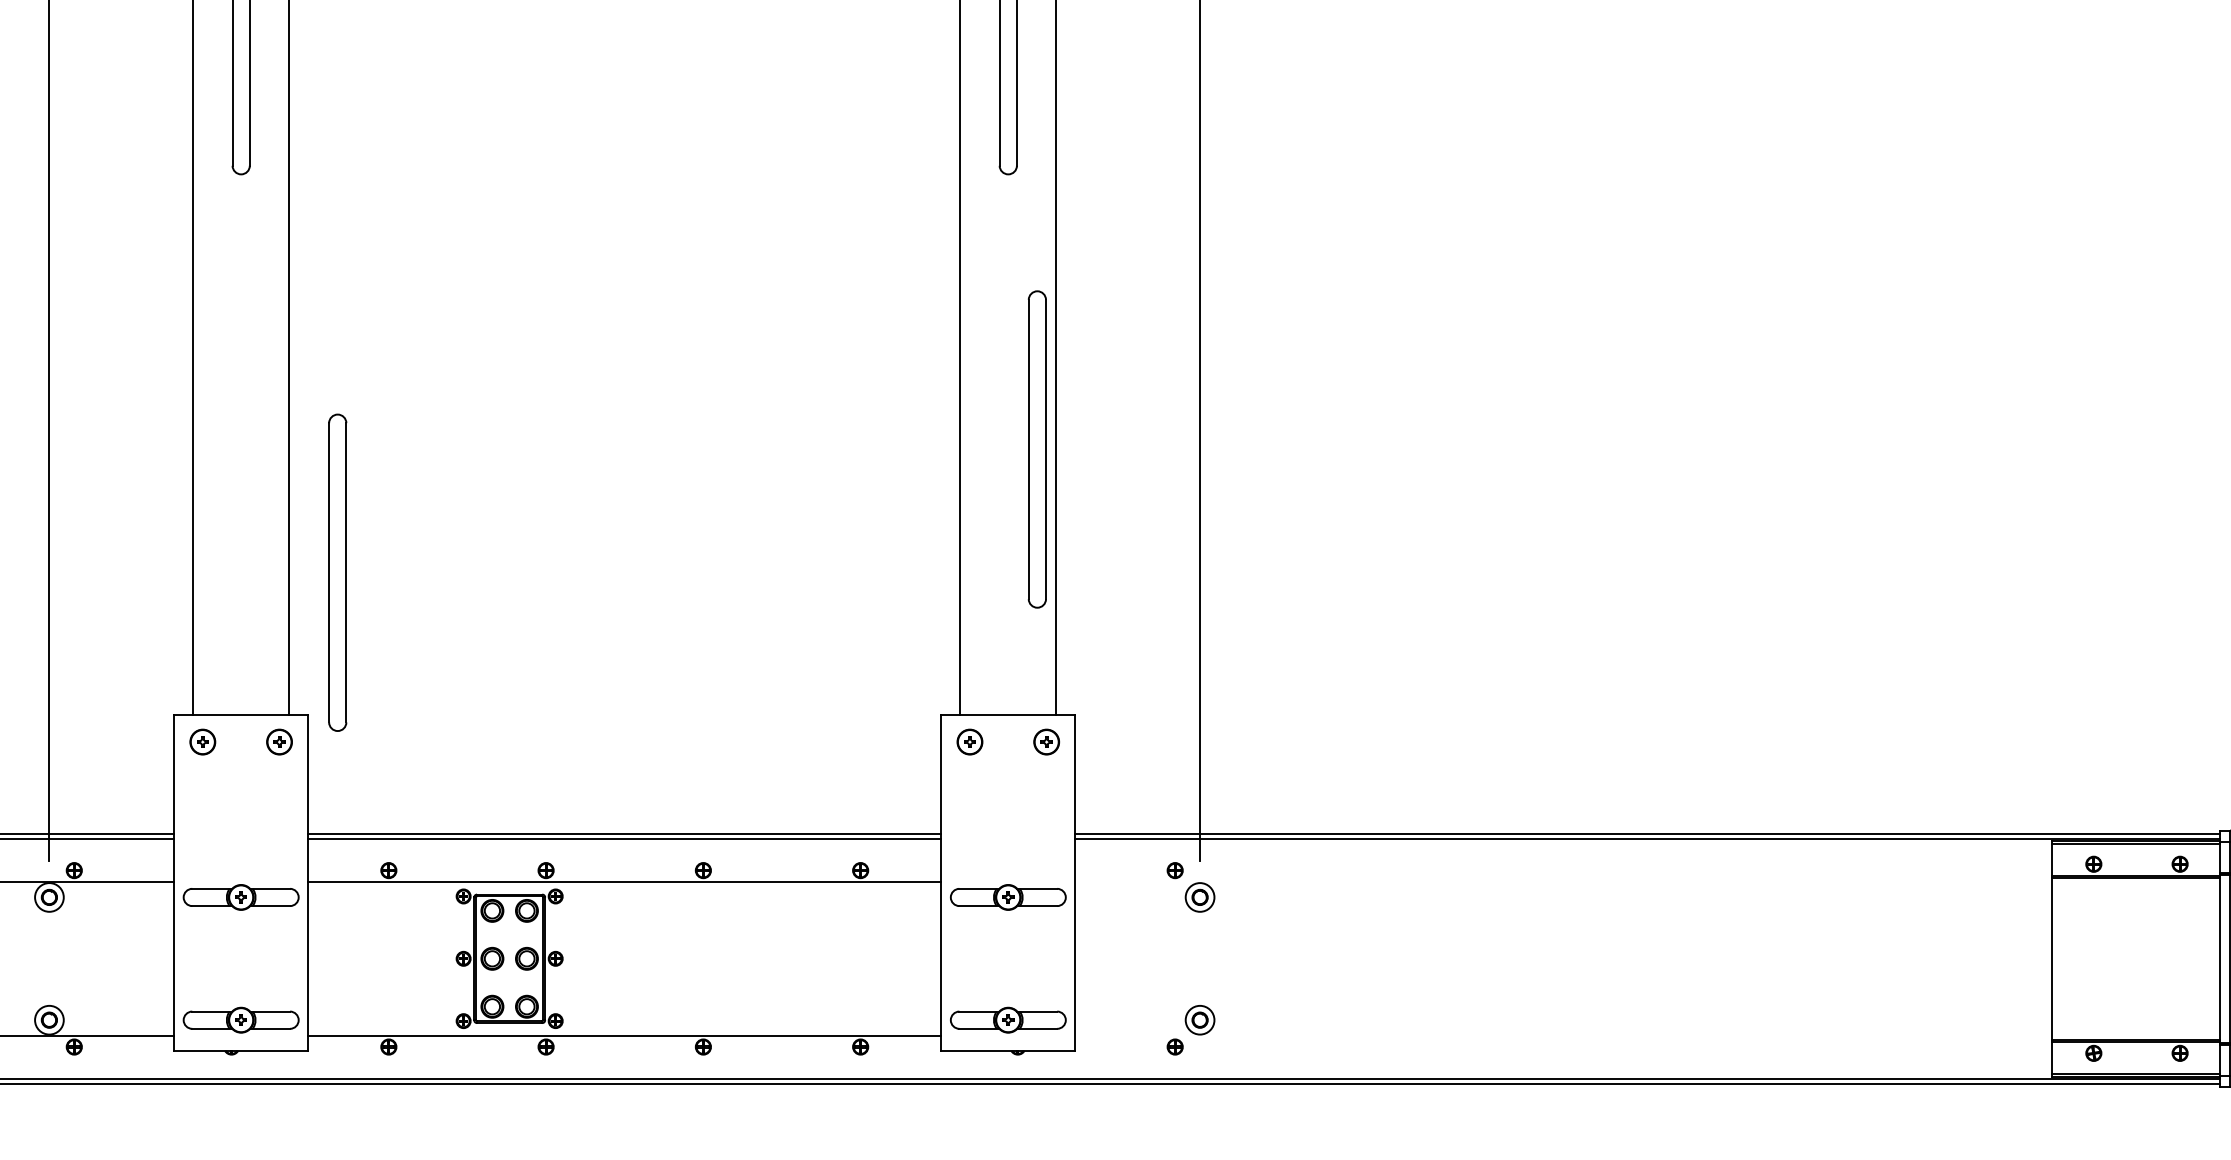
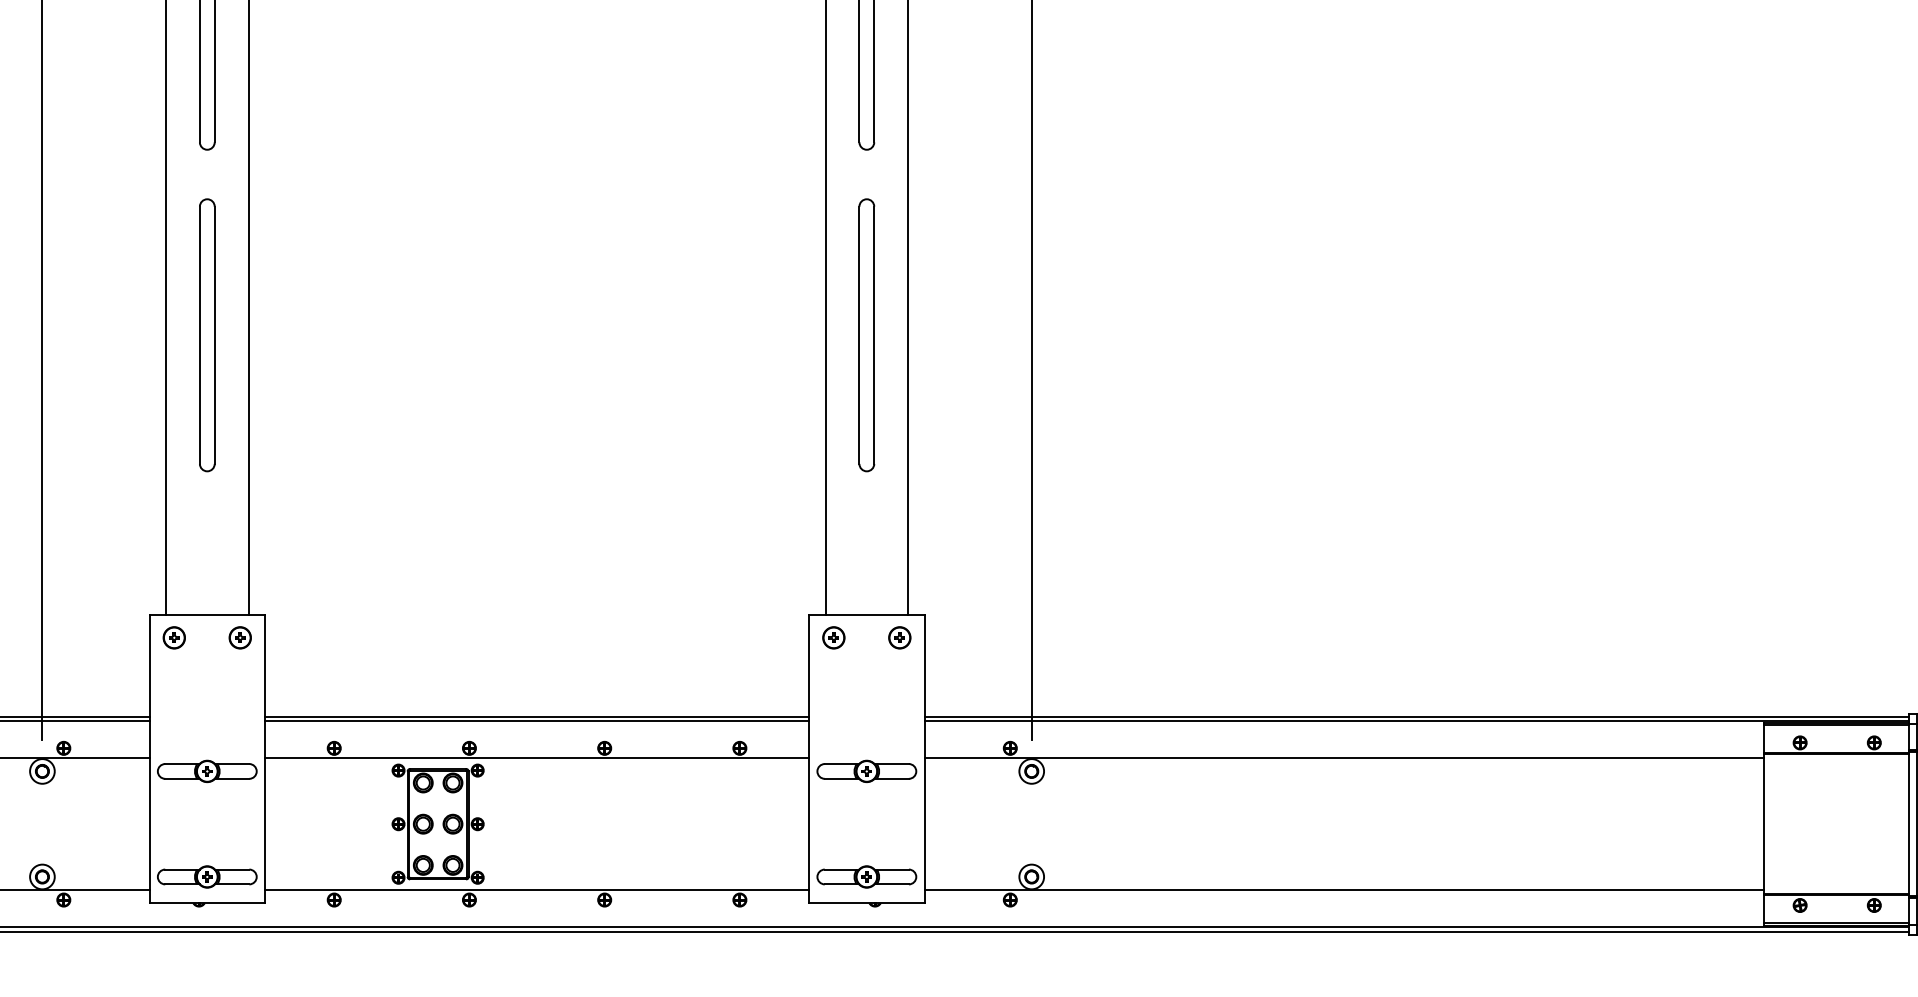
part: (1036, 449) -> (866, 335), moved
part: (337, 573) -> (207, 335), moved
line: (1562, 882) -> (1343, 758), added
line: (1562, 1035) -> (1343, 890), added

